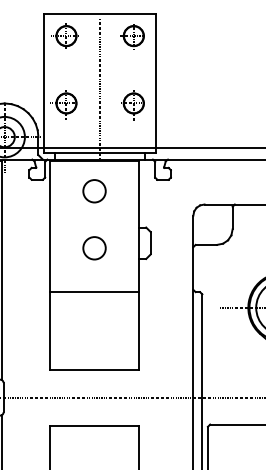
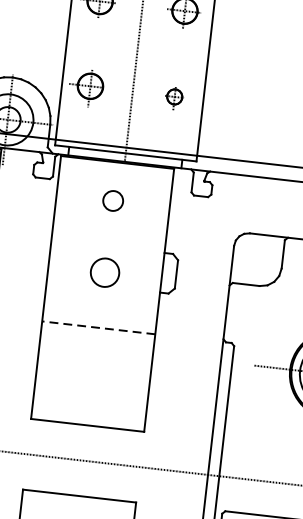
part: (132, 105) -> (173, 98), size x0.6
circle: (94, 191) -> (113, 201), size x0.7
line: (94, 292) -> (98, 328), solid -> dashed

